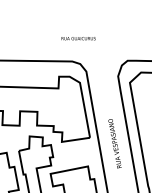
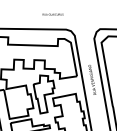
text: (77, 38) -> (52, 14), moved

